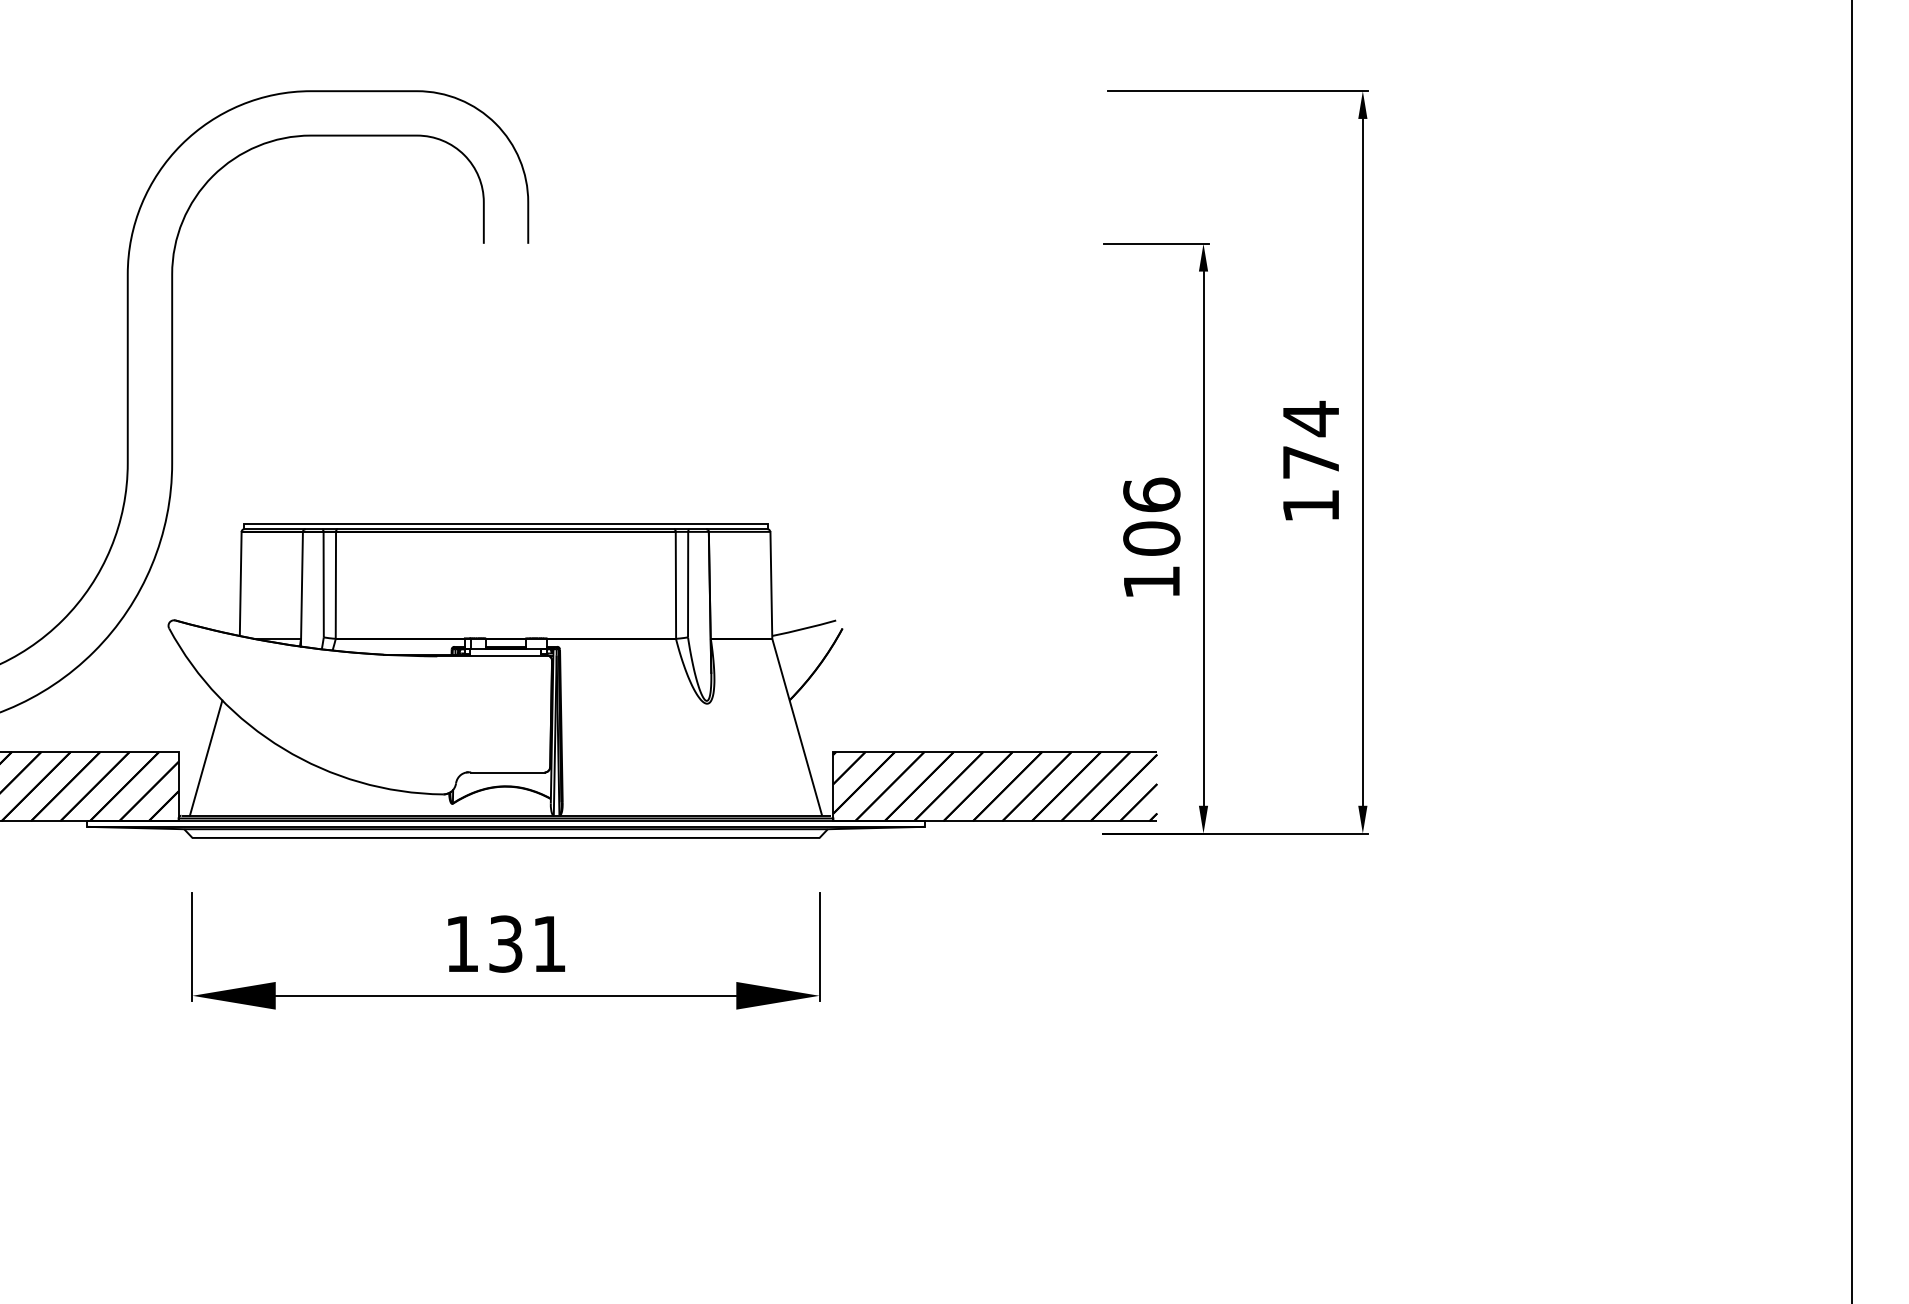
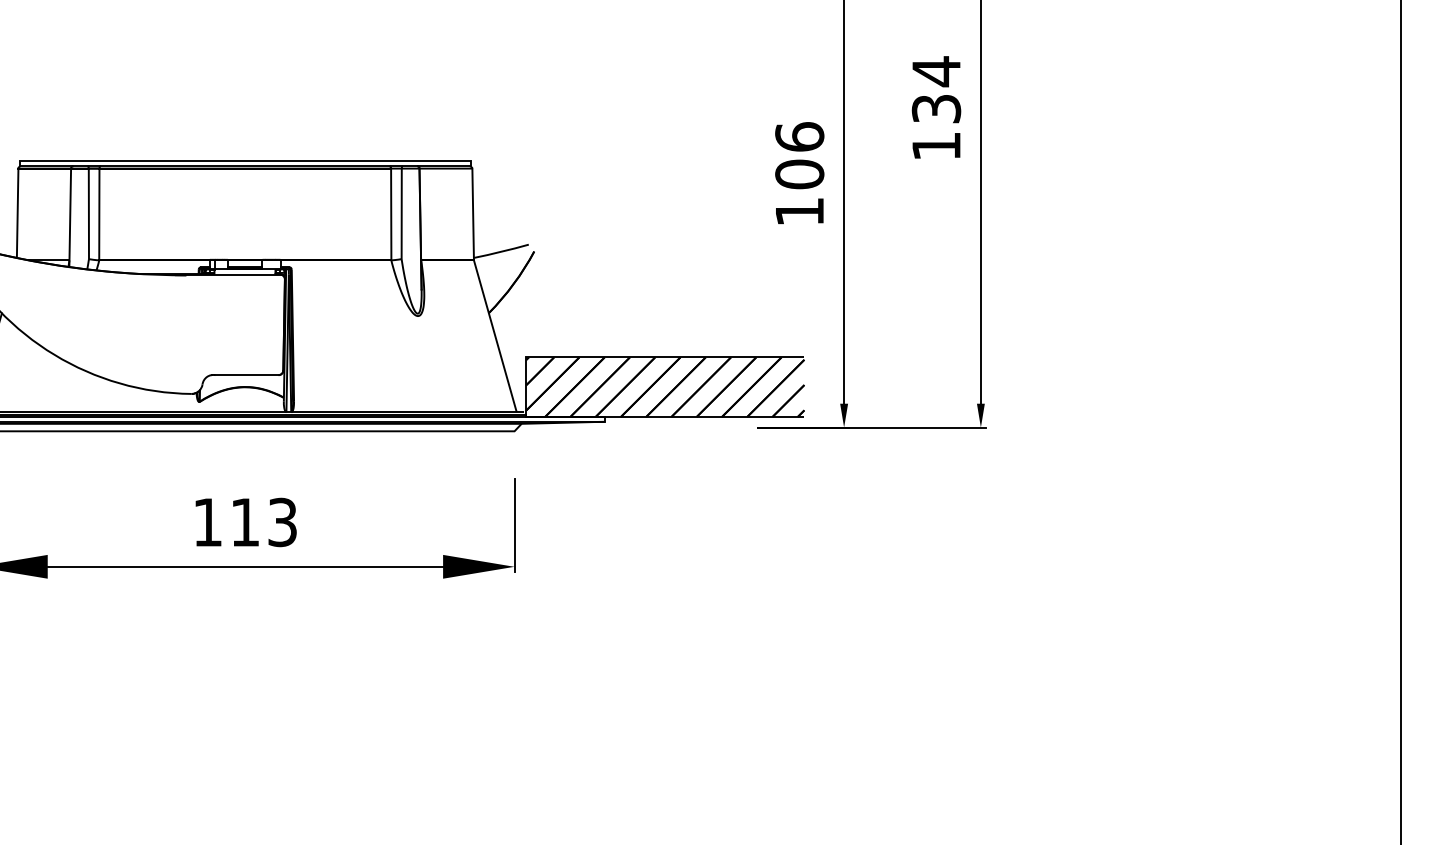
text: (1310, 462) -> (935, 109), 174 -> 134
text: (527, 943) -> (263, 521), 131 -> 113

